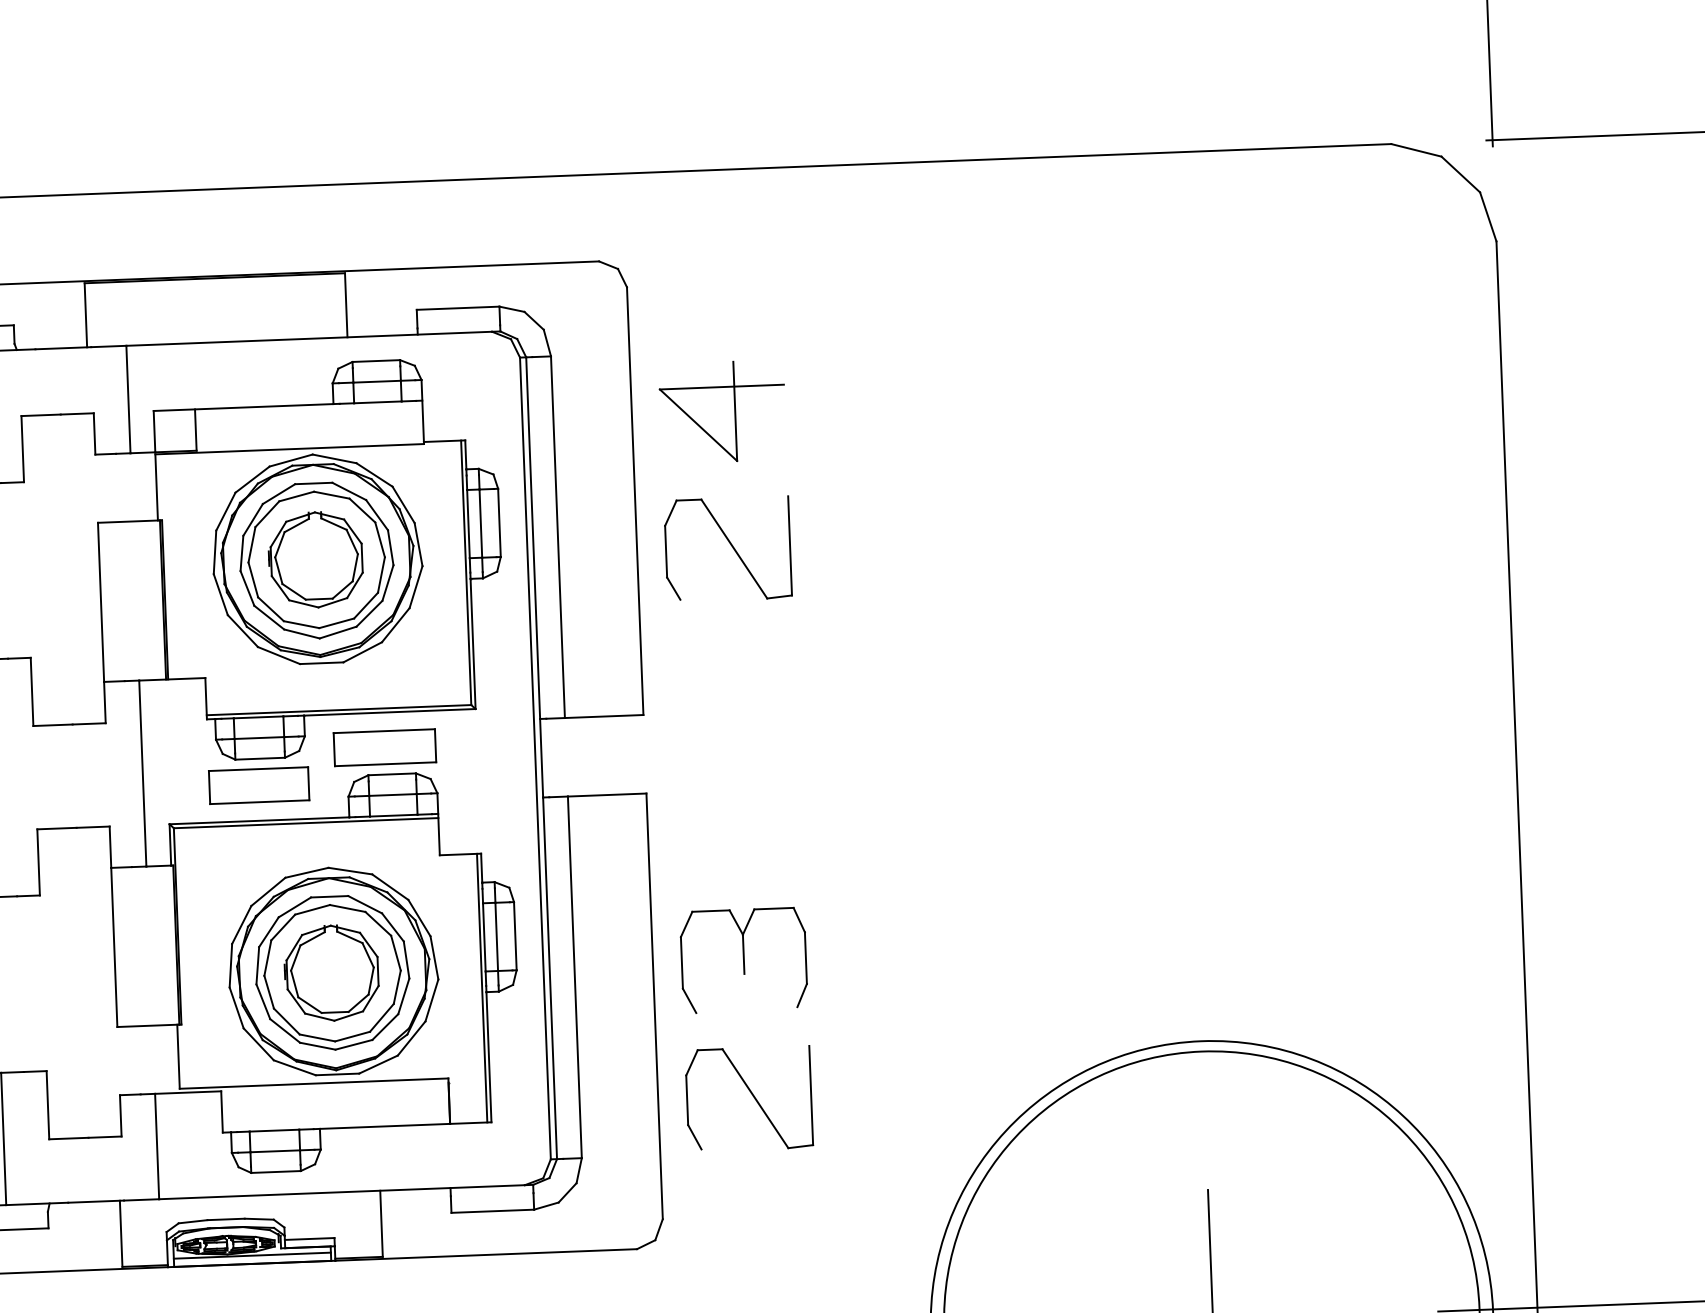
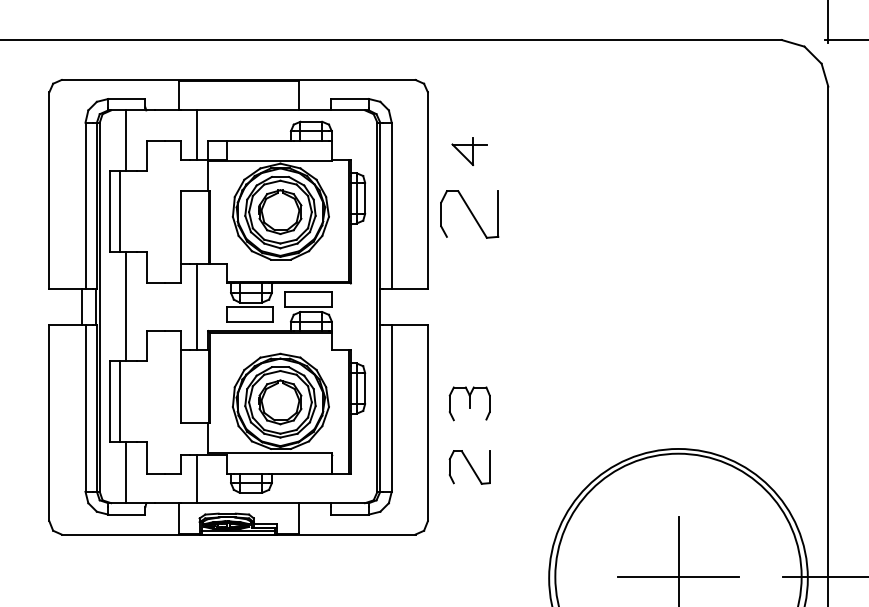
part: (722, 412) -> (469, 151), size x0.6
part: (743, 959) -> (469, 403), size x0.7
part: (748, 1098) -> (469, 467), size x0.7

